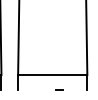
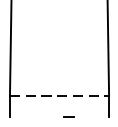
line: (52, 75) -> (59, 96), solid -> dashed

